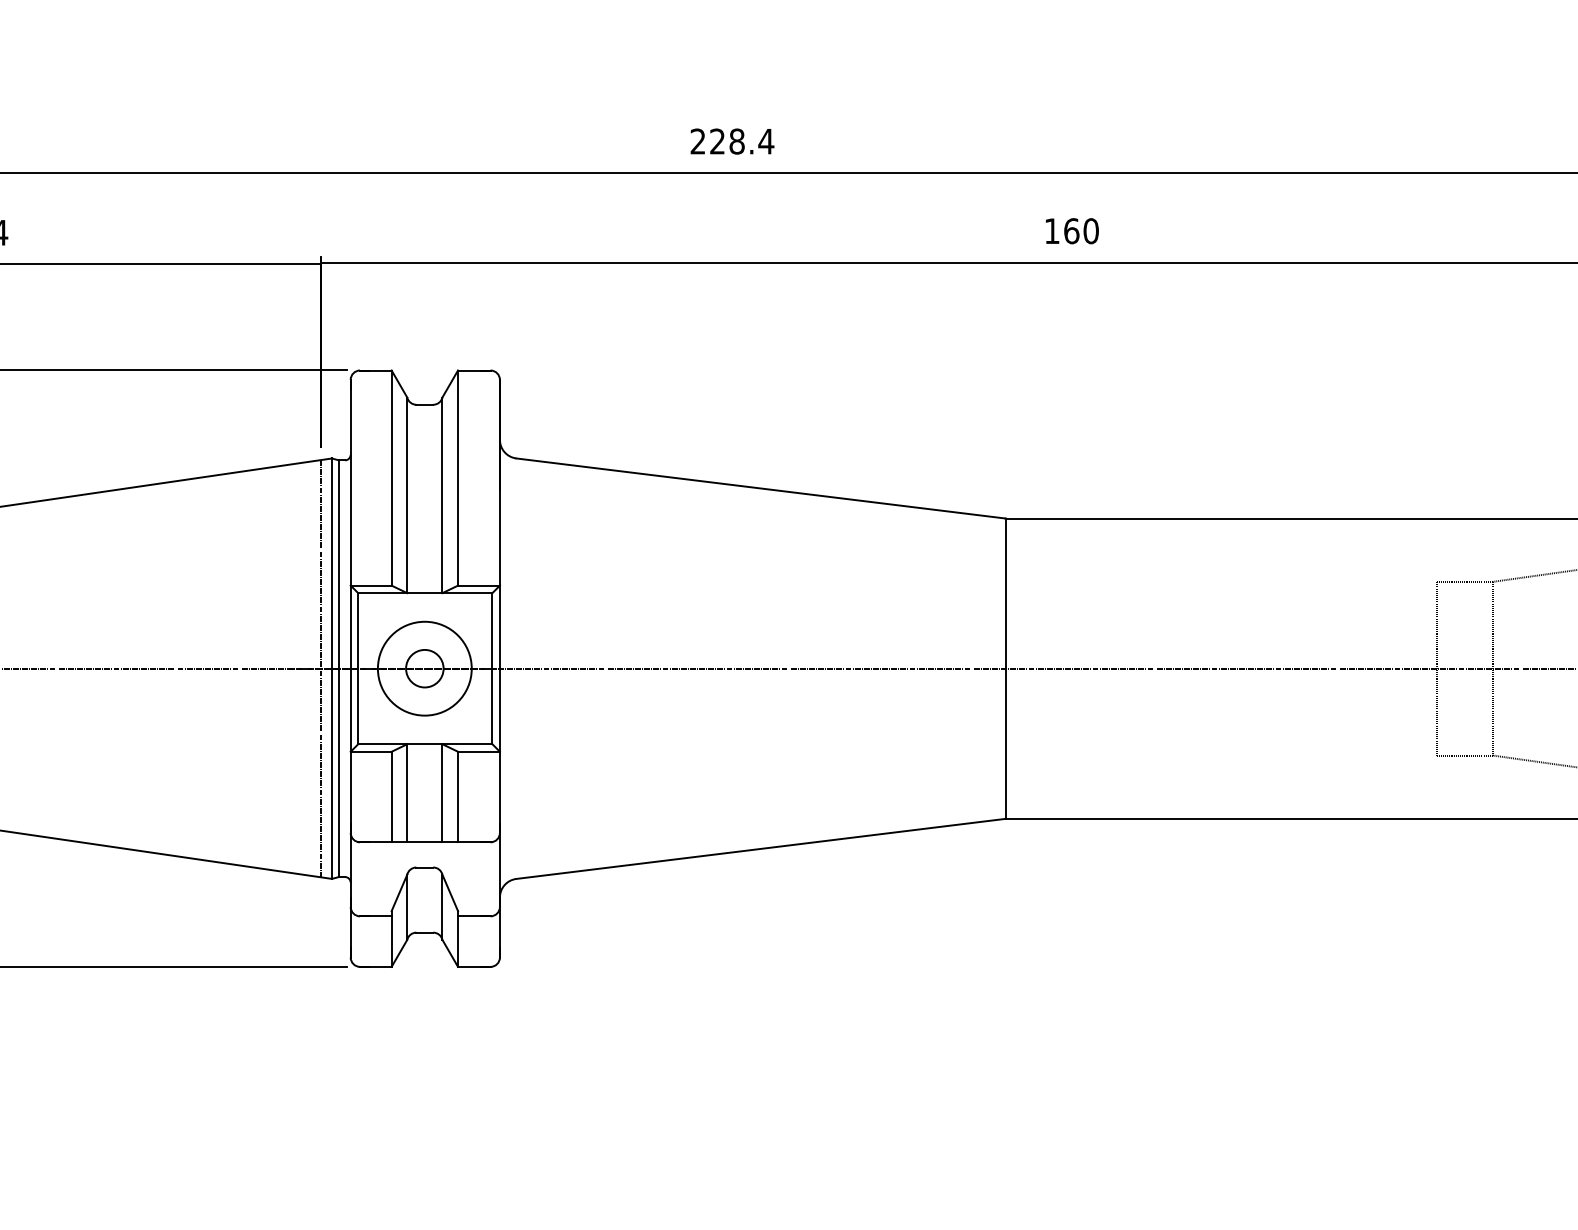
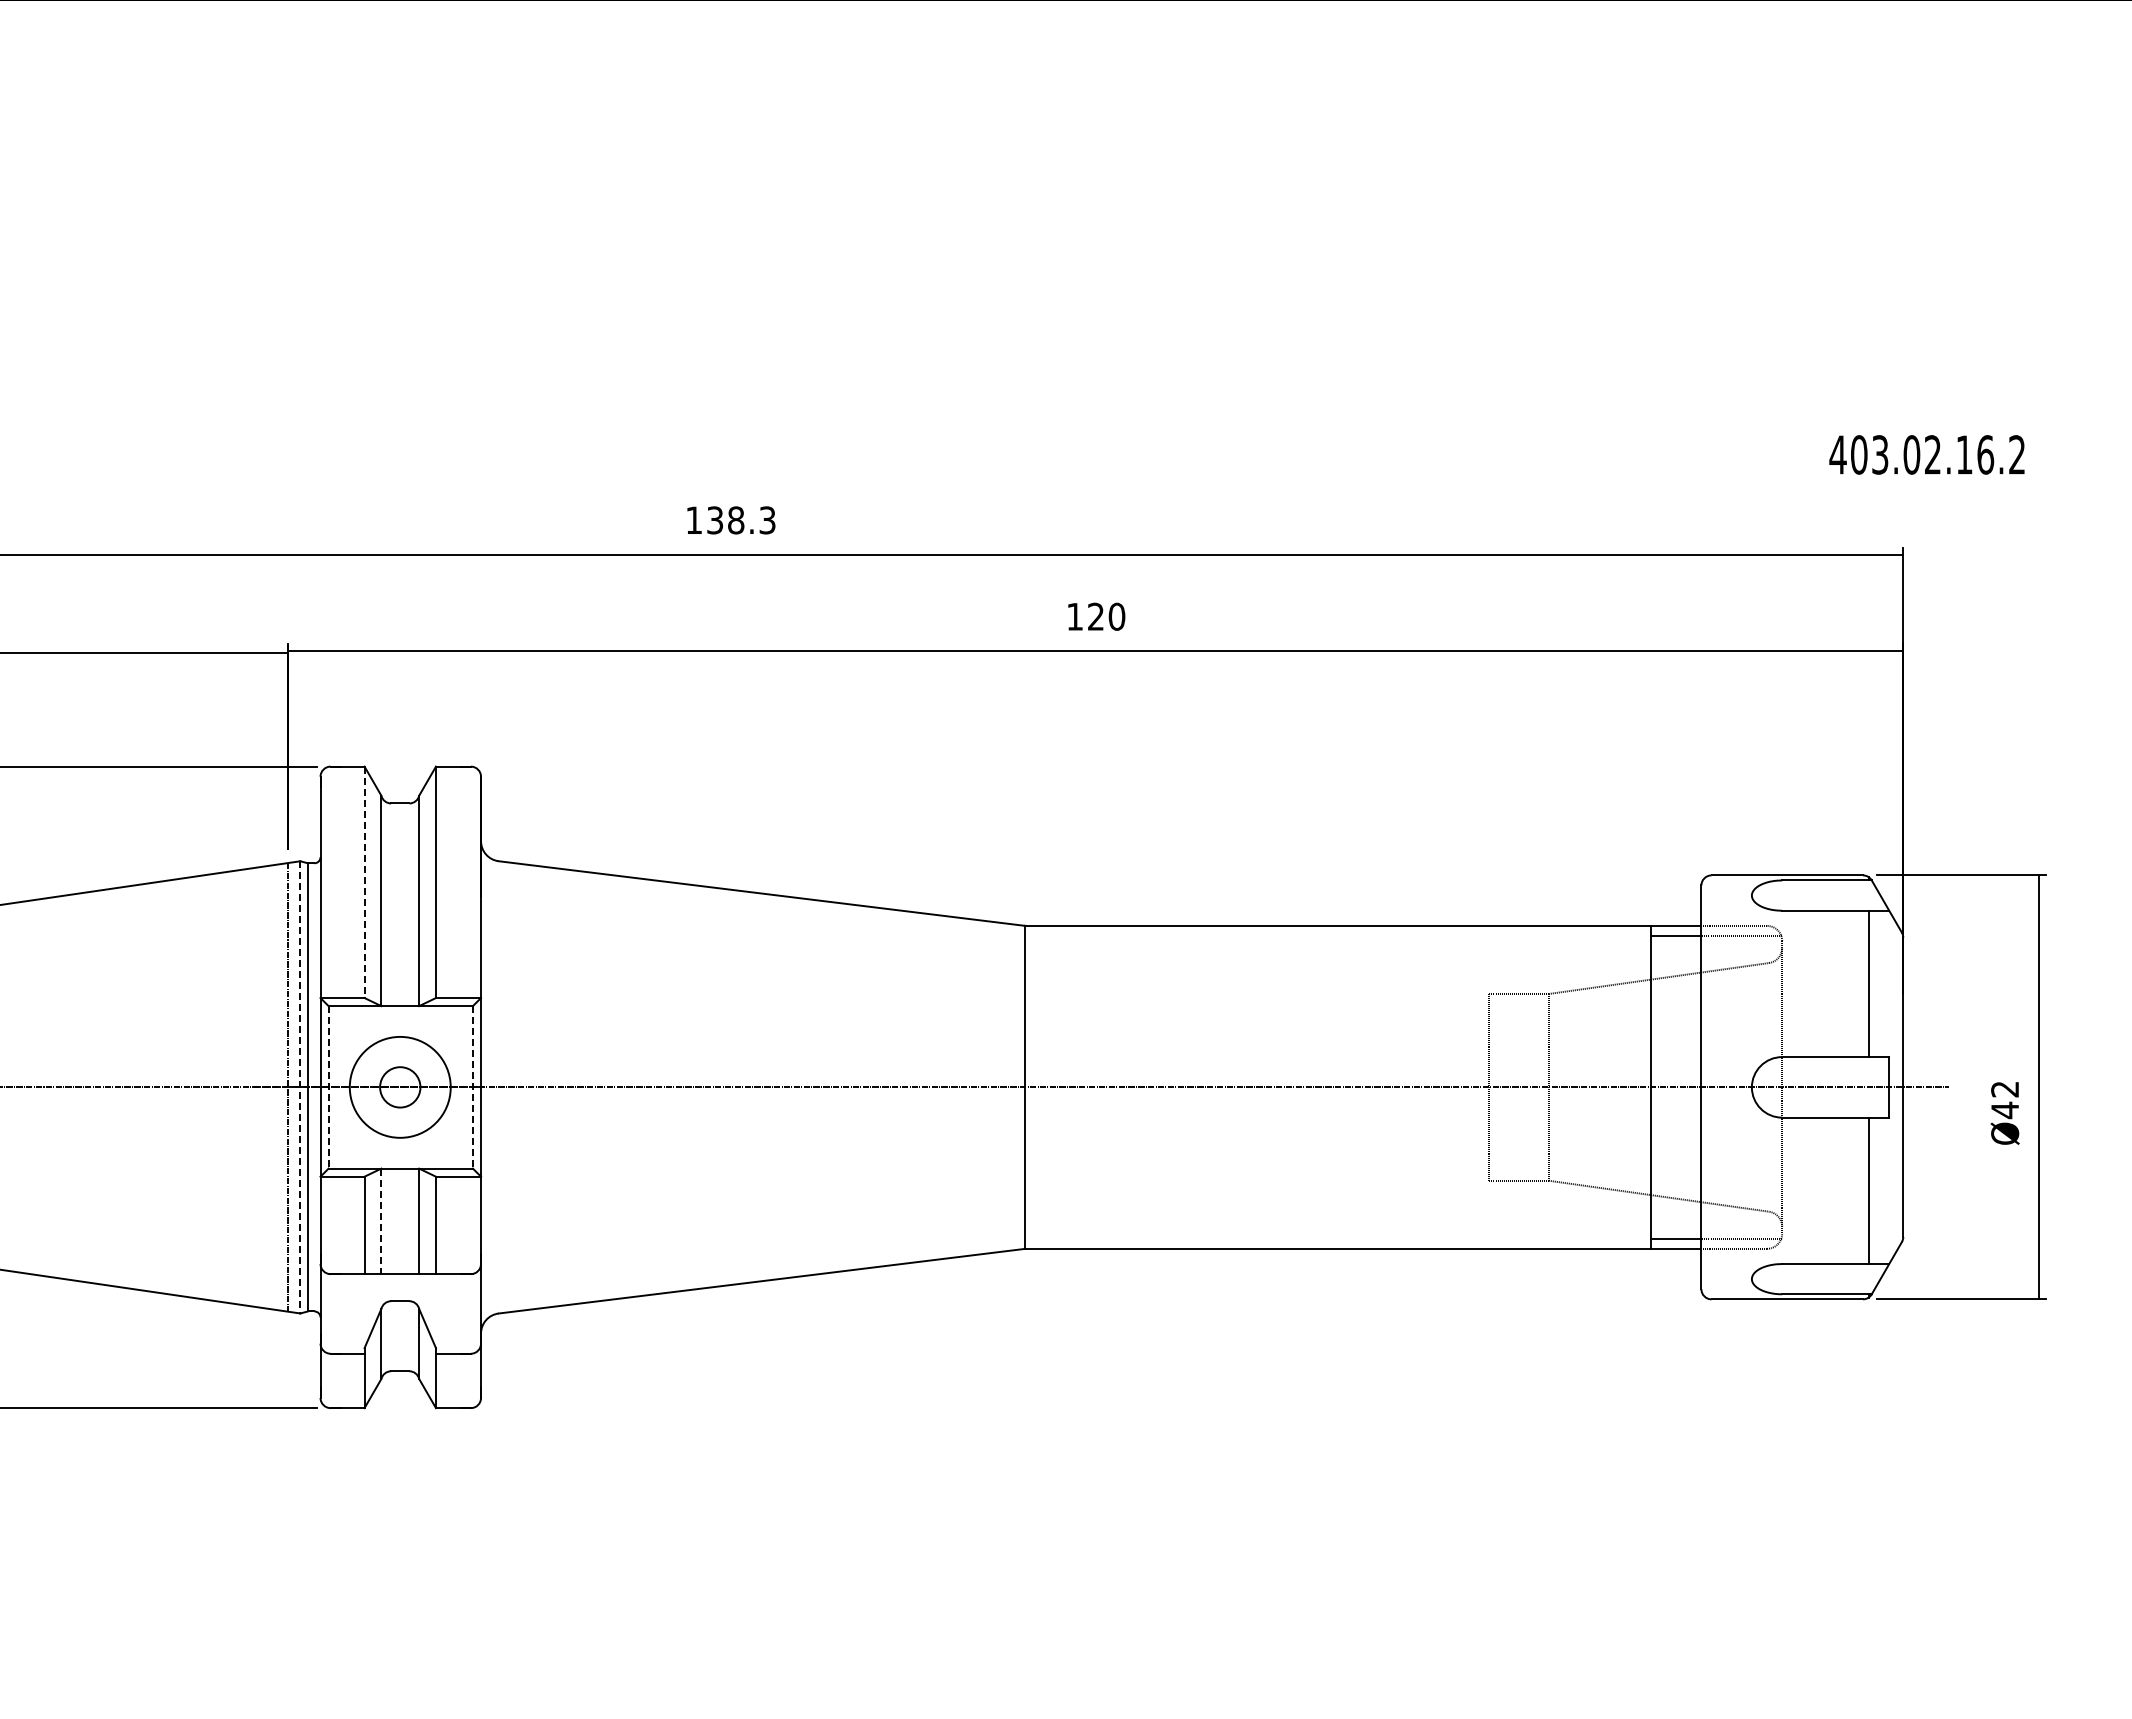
text: (732, 141) -> (731, 520), 228.4 -> 138.3
text: (1072, 230) -> (1096, 616), 160 -> 120
line: (391, 478) -> (364, 882), solid -> dashed
line: (332, 668) -> (300, 1087), solid -> dashed
line: (358, 668) -> (328, 1087), solid -> dashed
line: (491, 668) -> (472, 1087), solid -> dashed
line: (407, 793) -> (381, 1221), solid -> dashed

